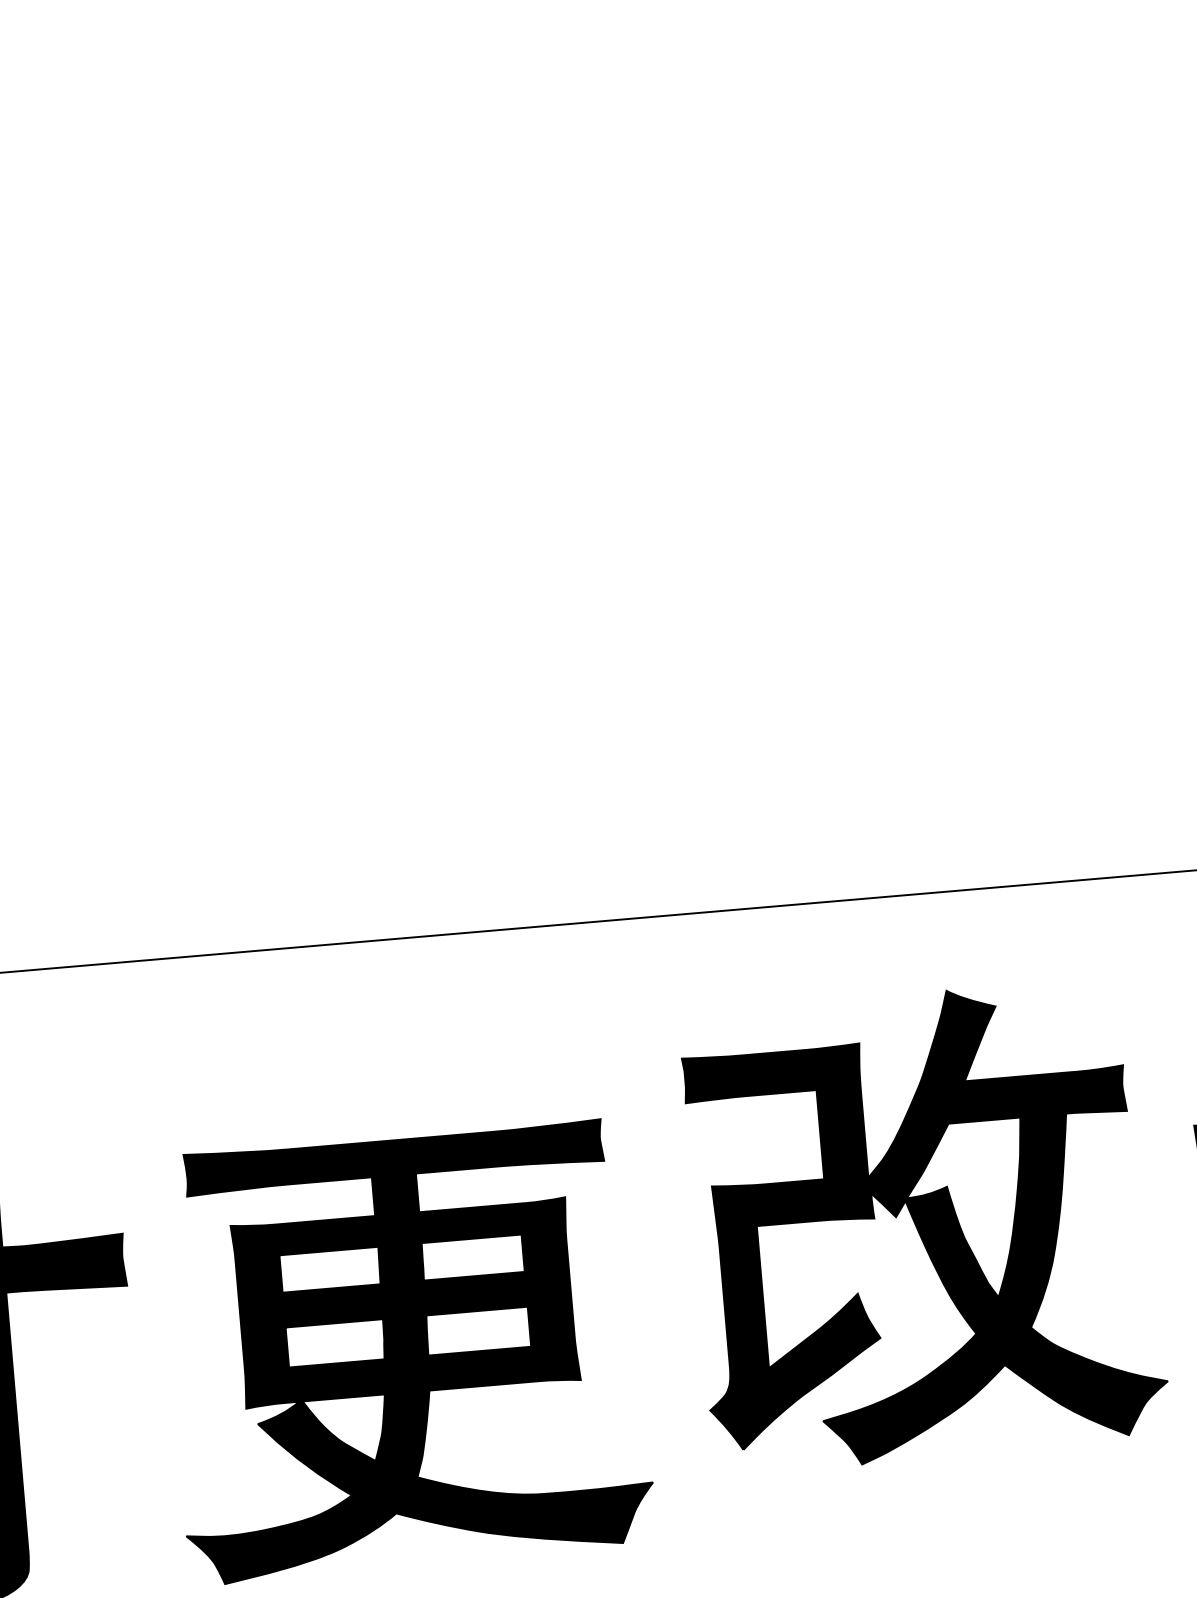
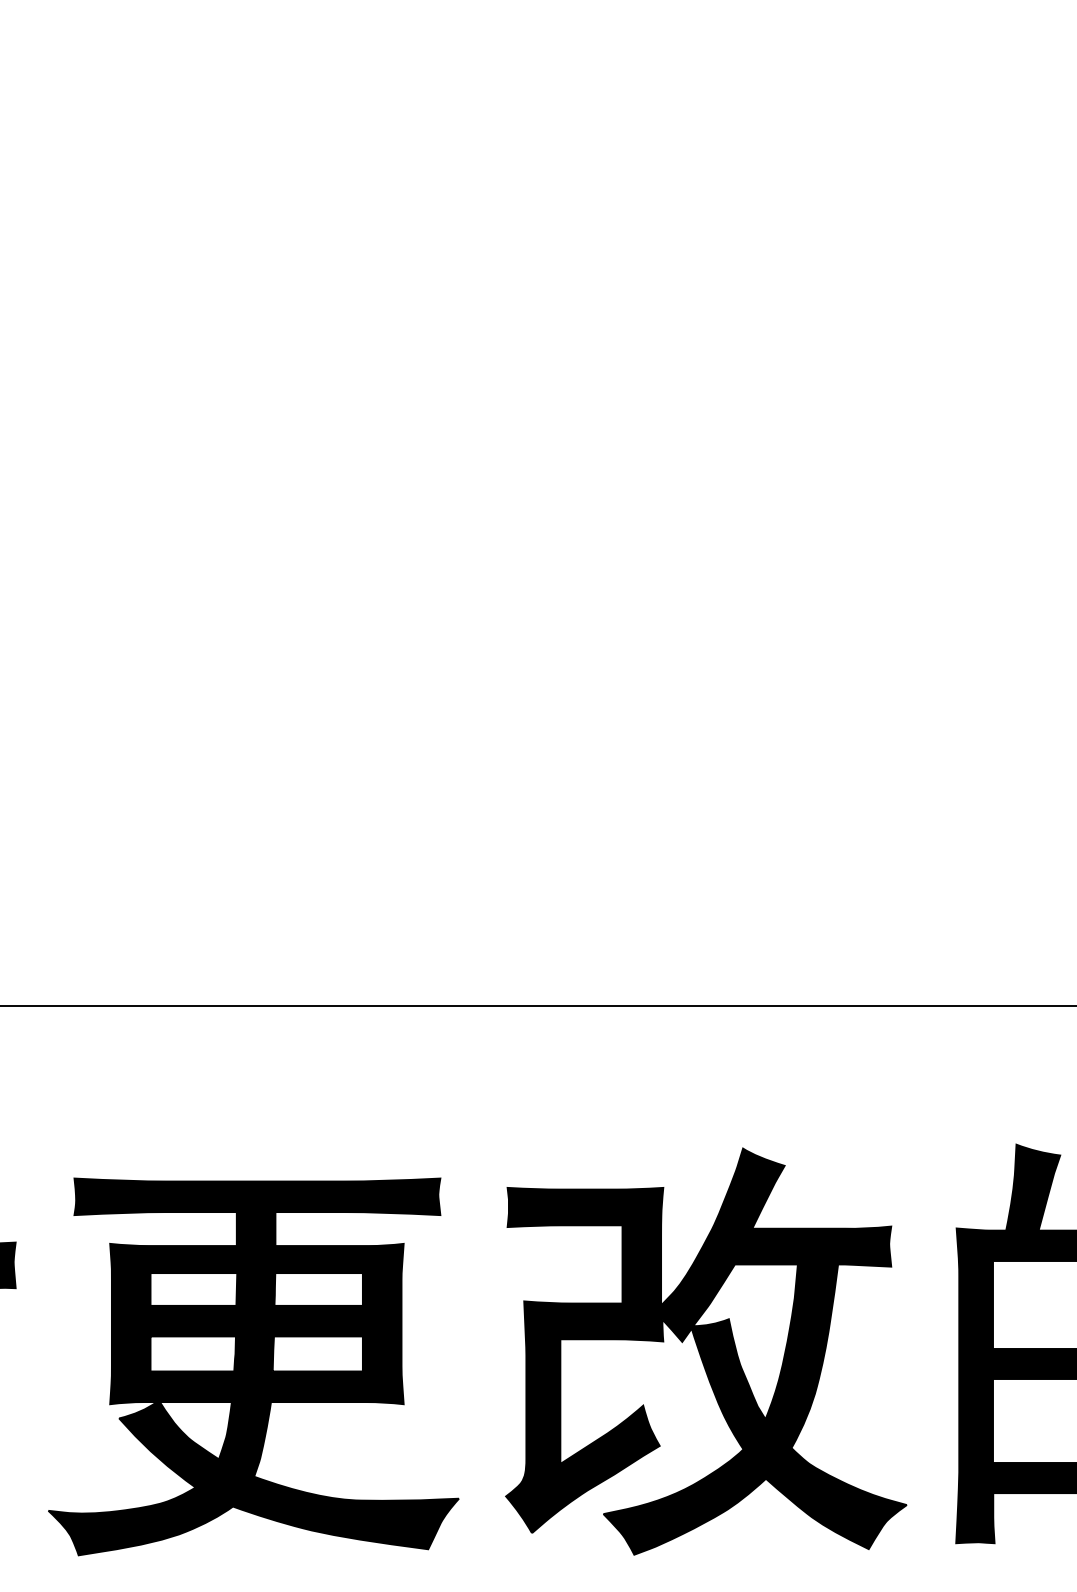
part: (924, 1225) -> (706, 1351), moved

